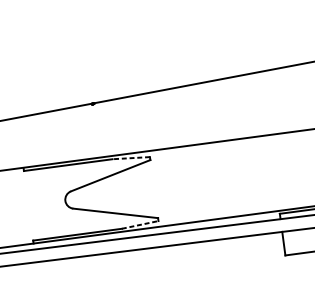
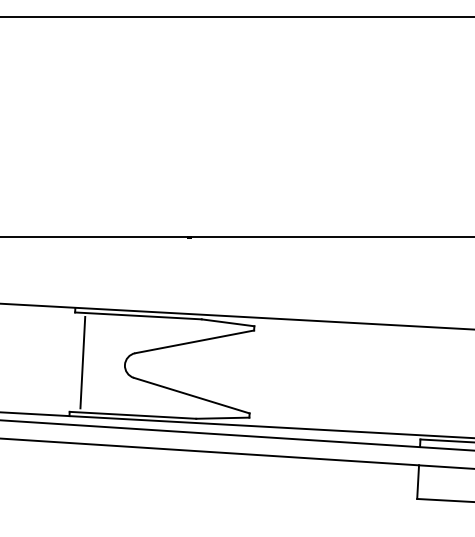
line: (131, 157) -> (228, 322), dashed -> solid
line: (35, 204) -> (82, 362), added
line: (139, 225) -> (222, 418), dashed -> solid

